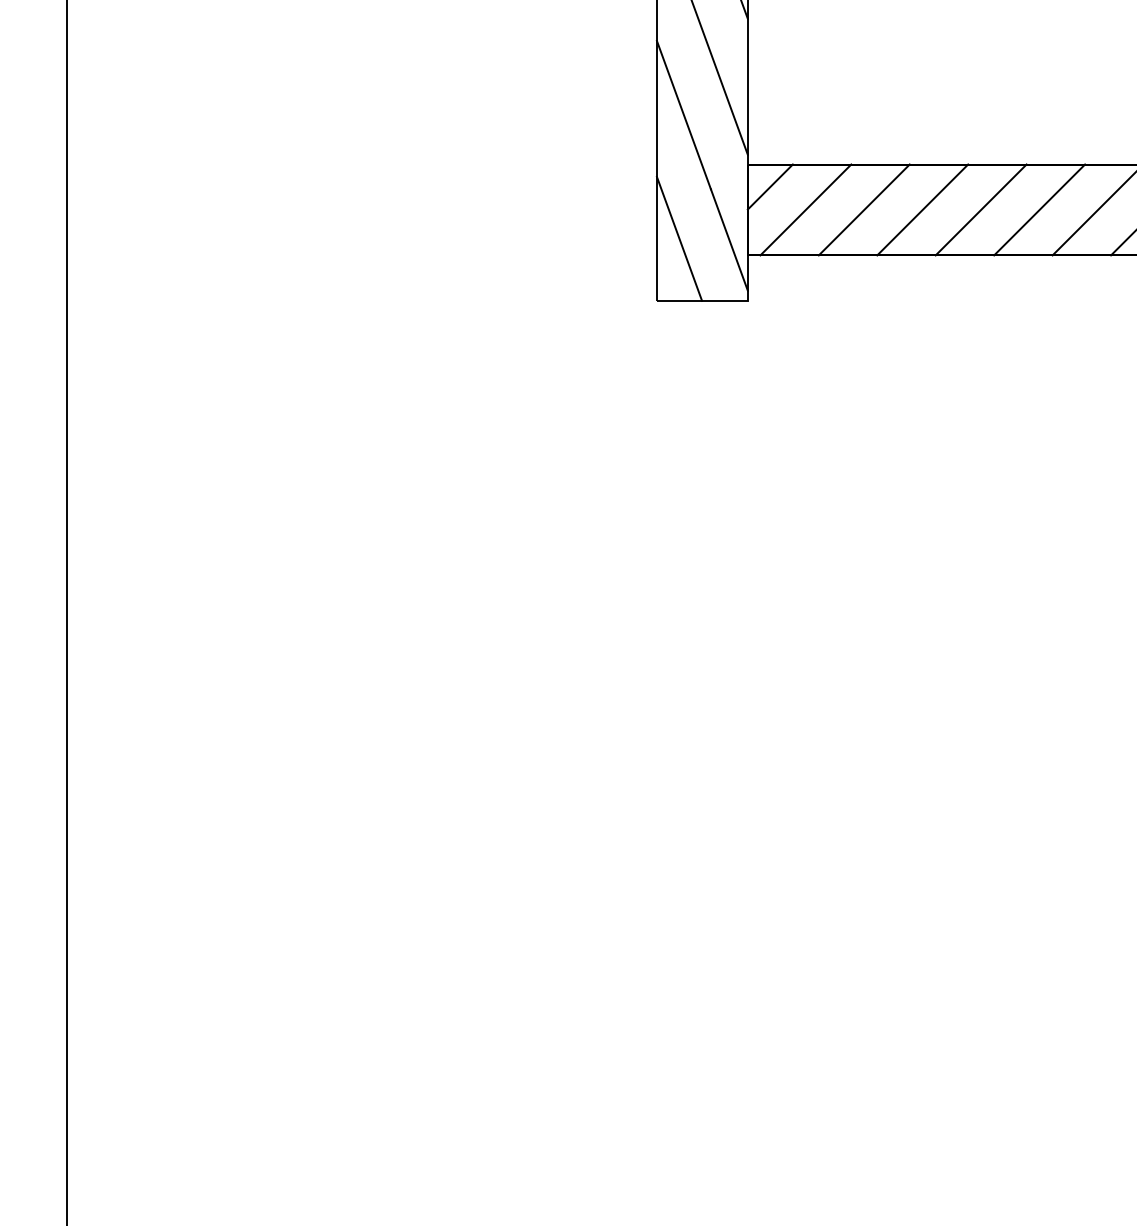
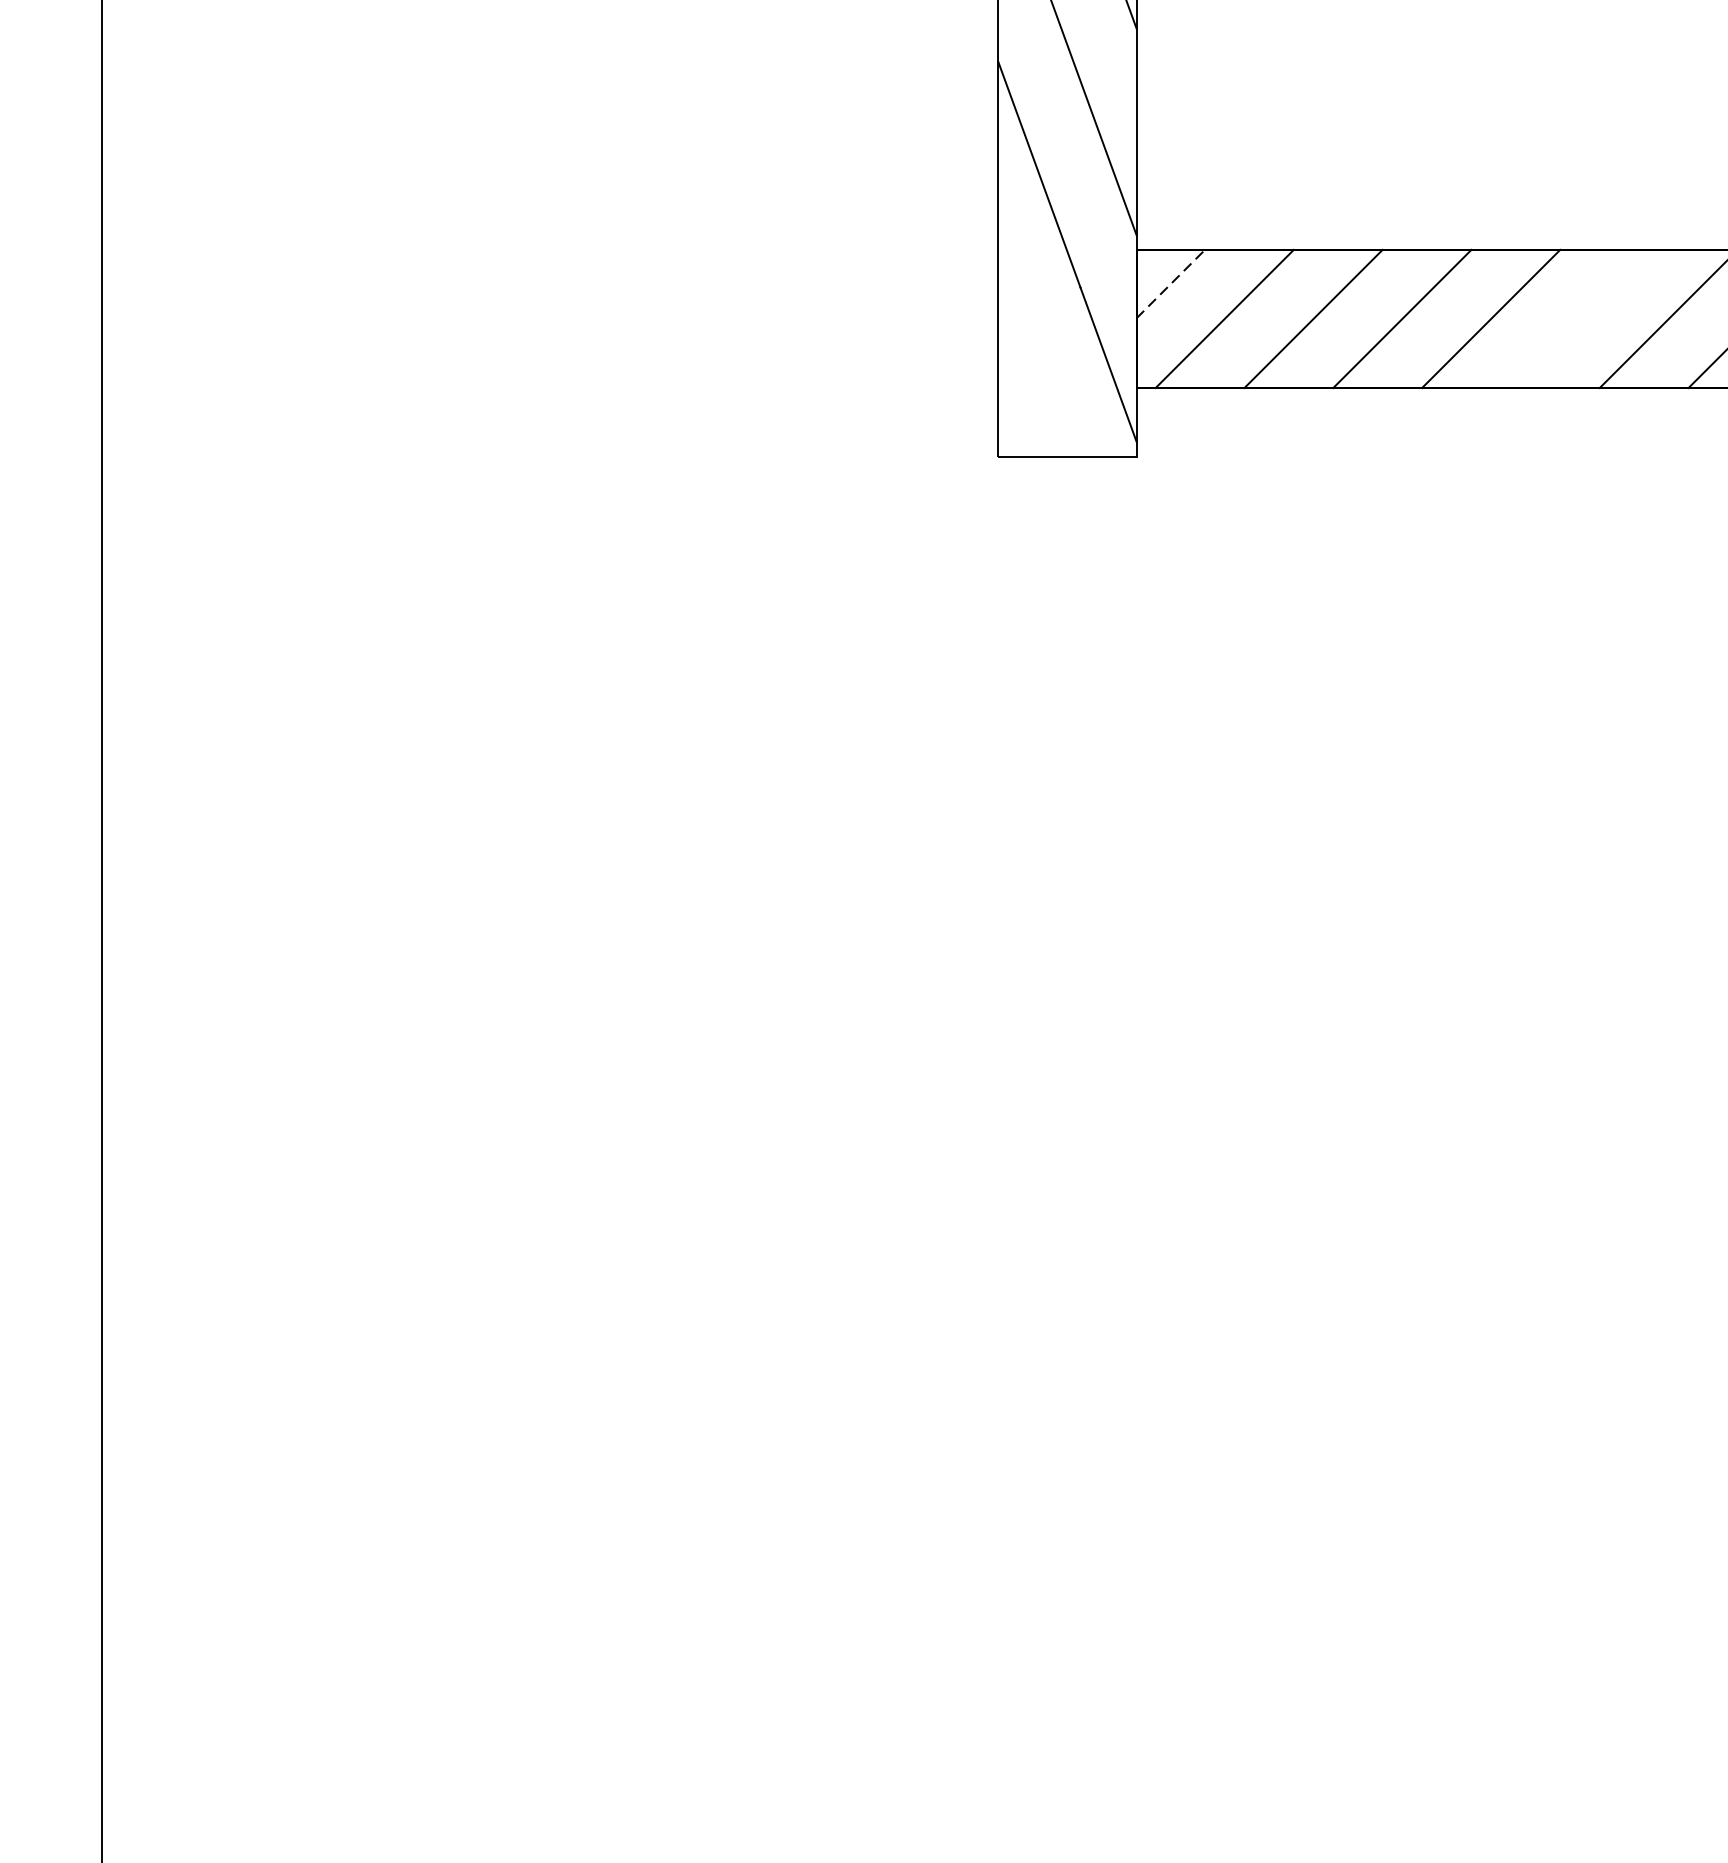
line: (770, 187) -> (1170, 284), solid -> dashed
line: (1039, 209) -> (1579, 318), removed
line: (679, 238) -> (1032, 362), removed

